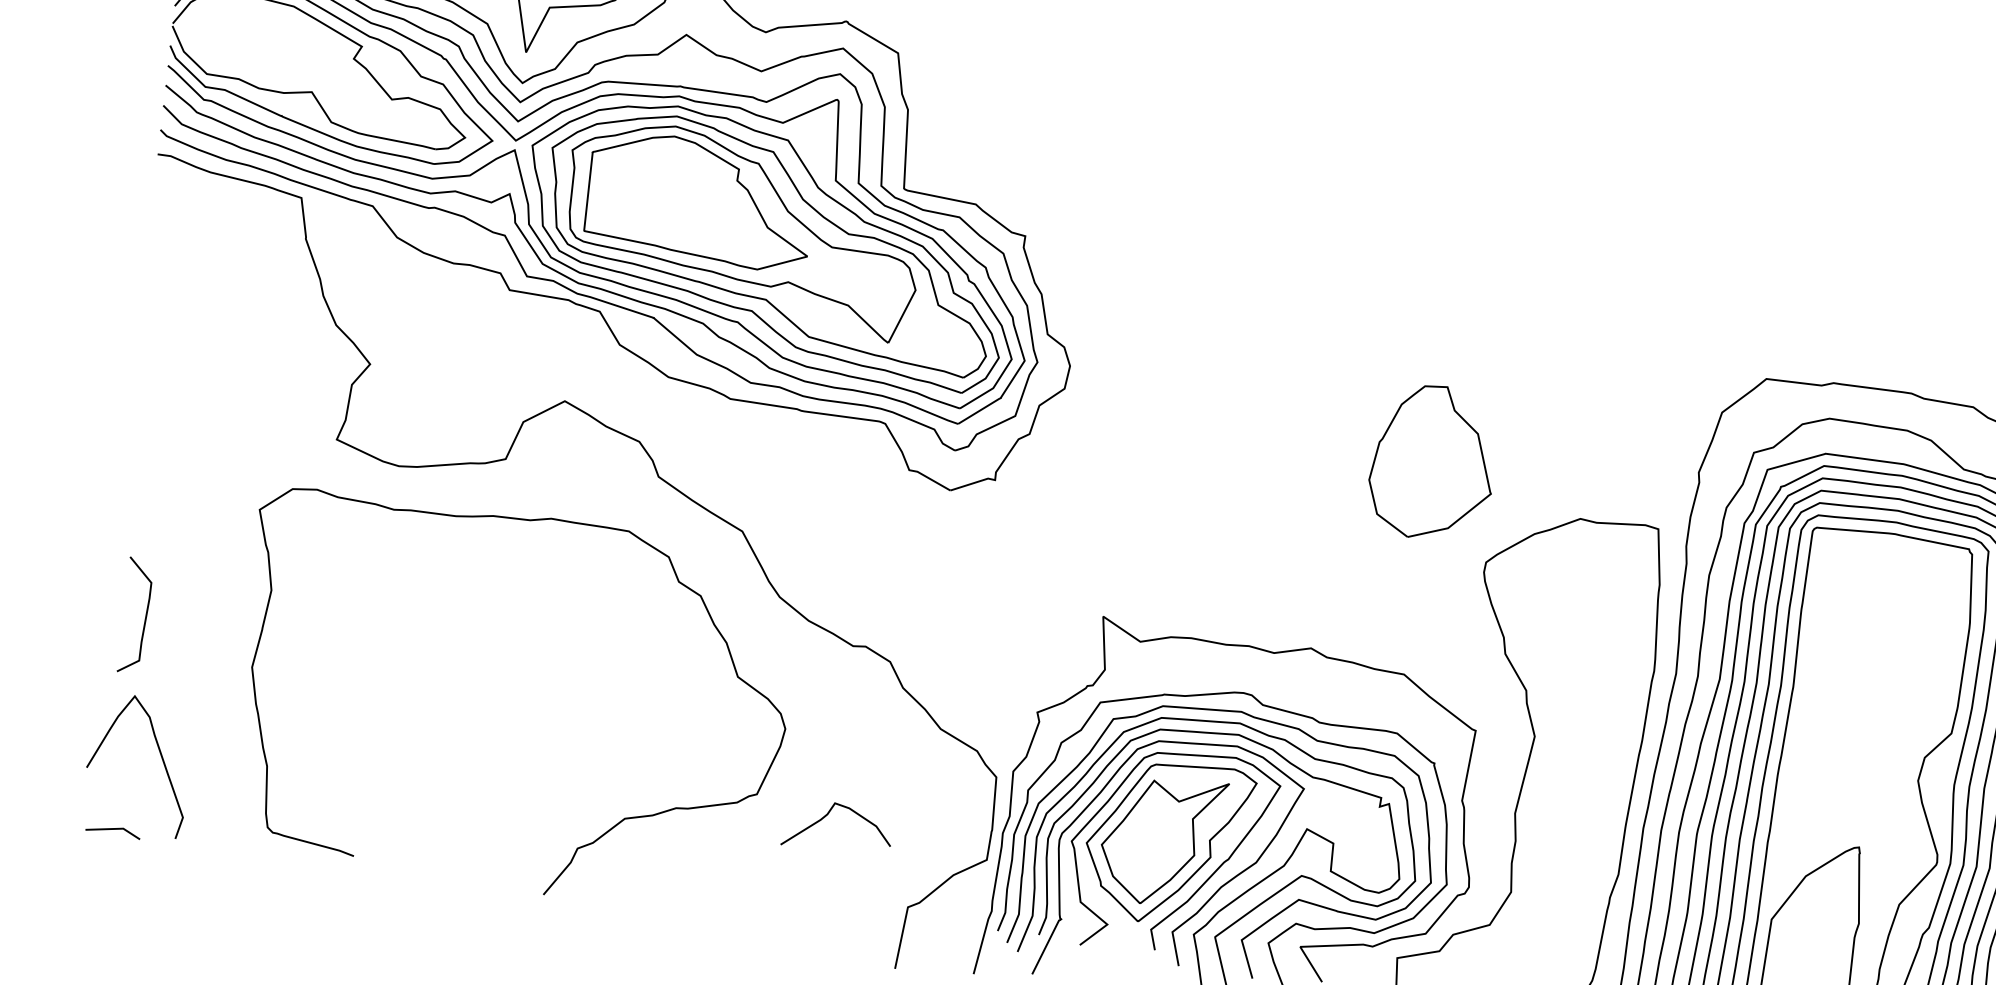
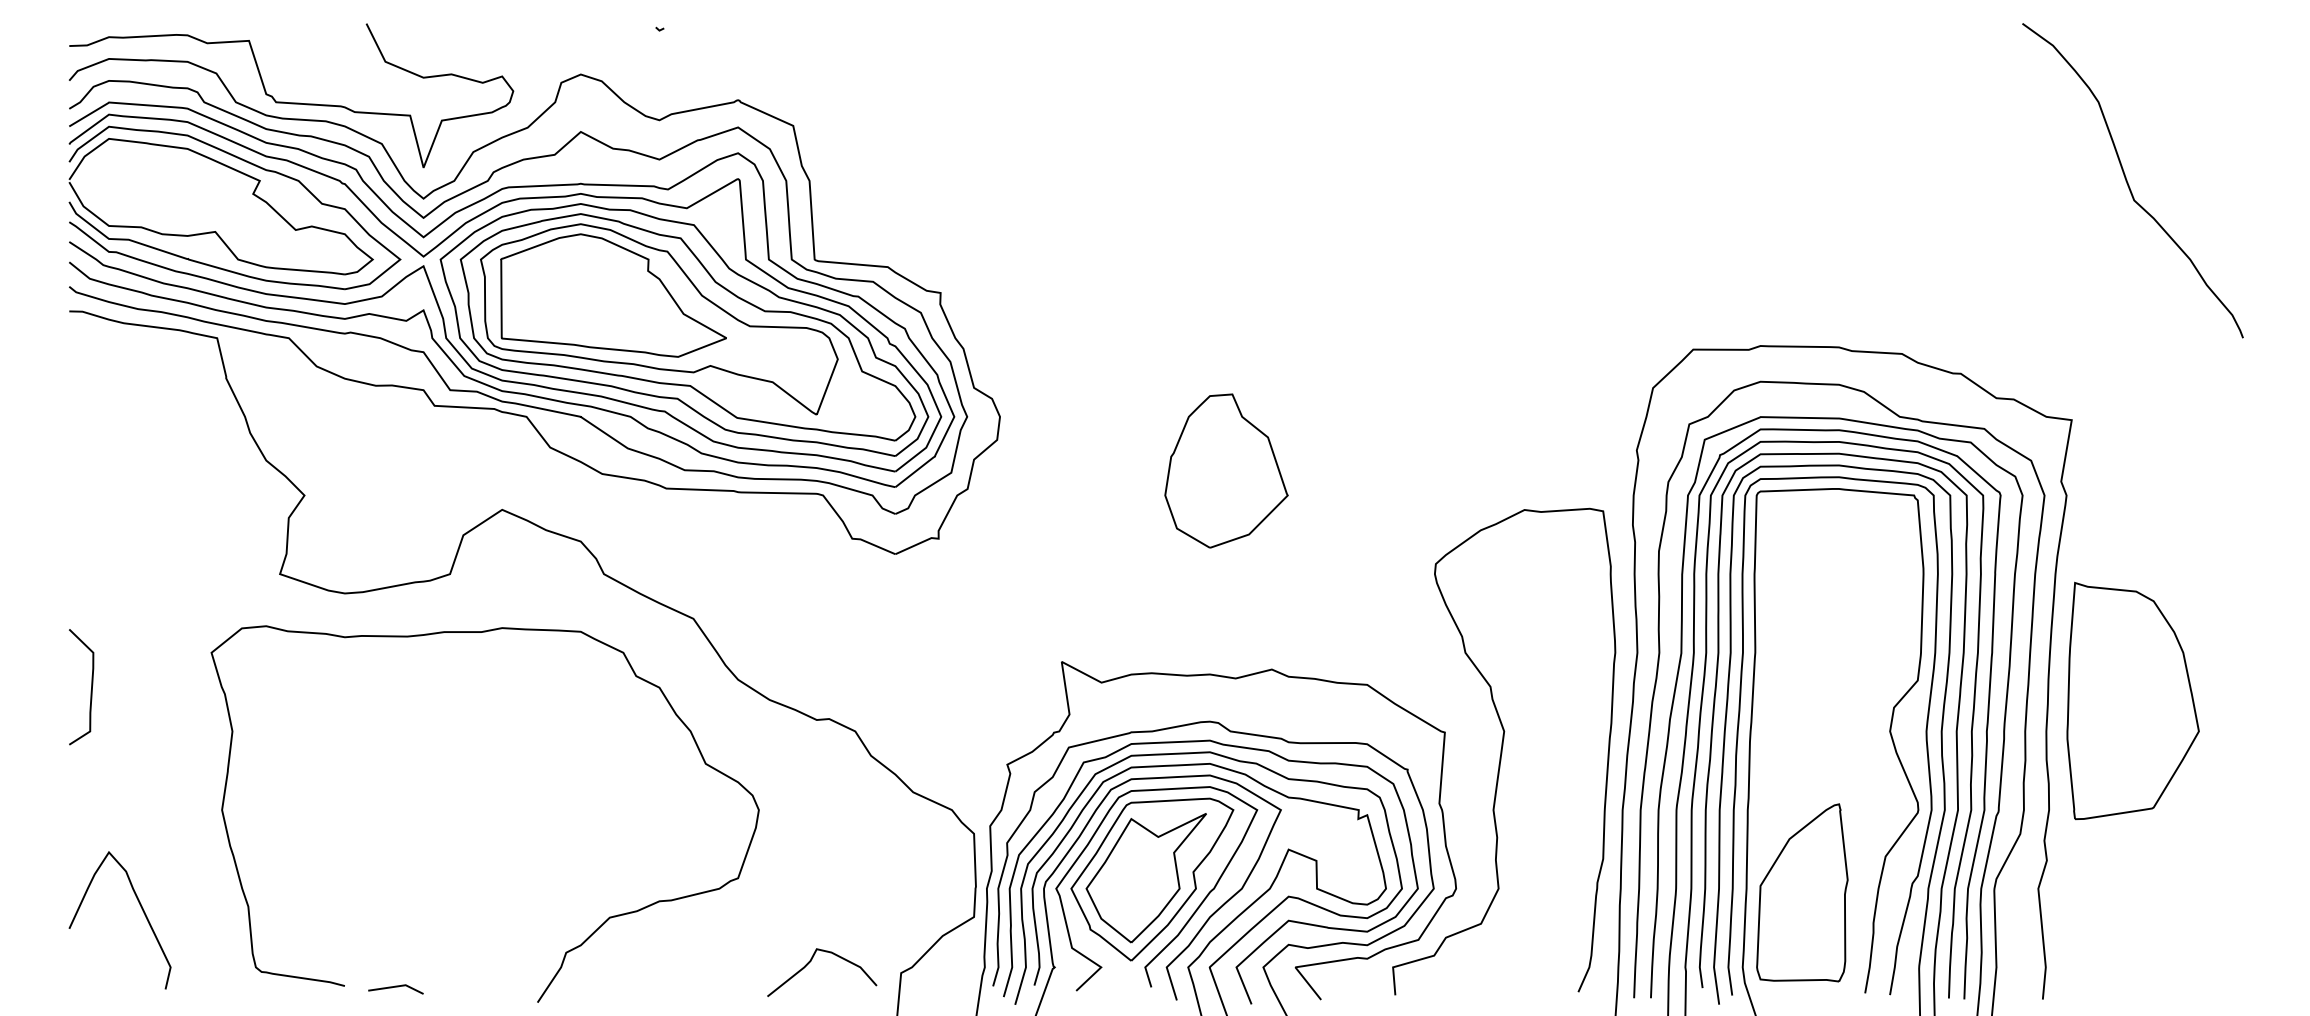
part: (1432, 462) -> (1226, 470), moved
curve: (144, 619) -> (90, 690), moved
curve: (828, 814) -> (811, 961), moved
line: (112, 829) -> (395, 987), moved

